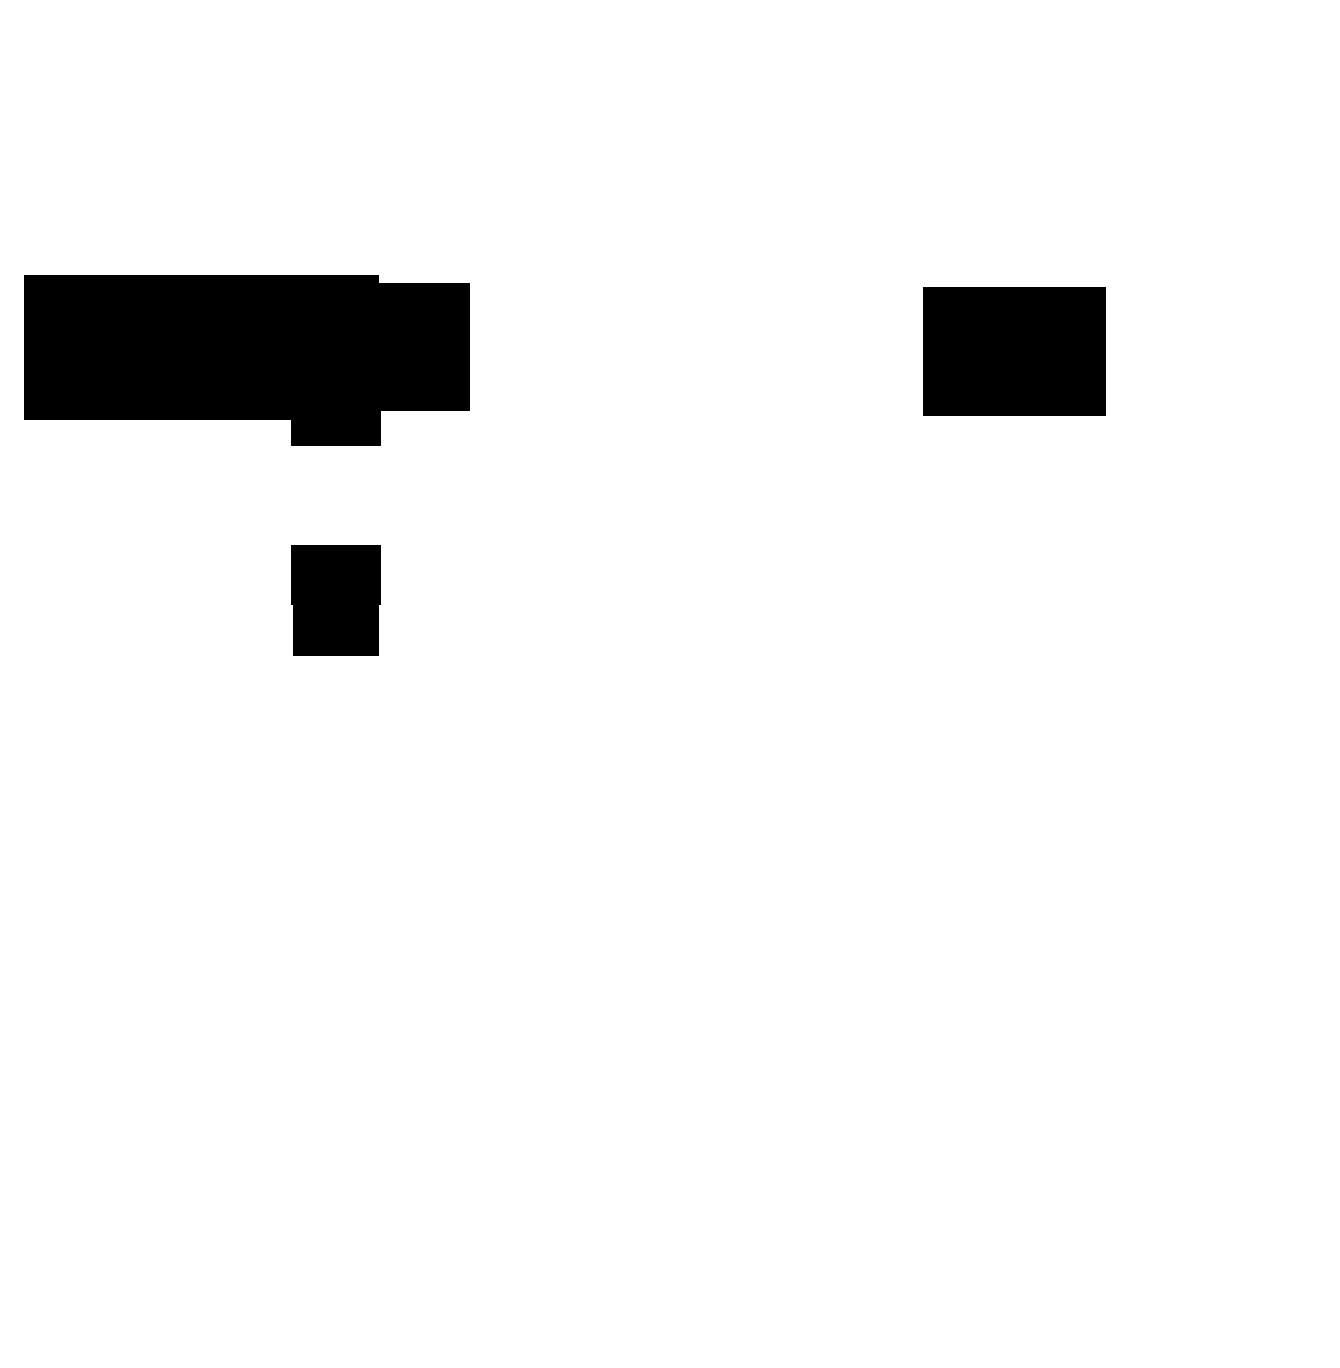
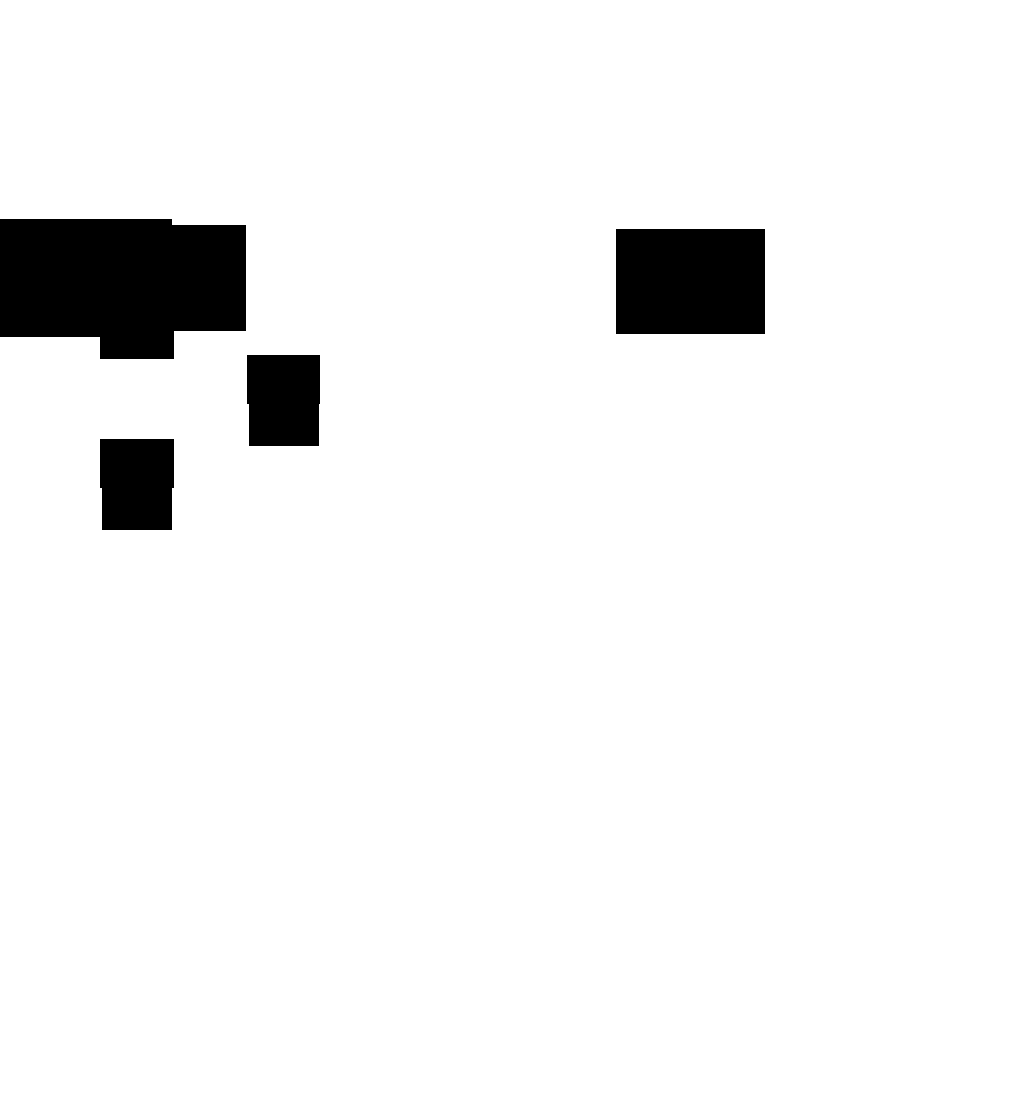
part: (515, 497) -> (283, 400), added

